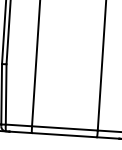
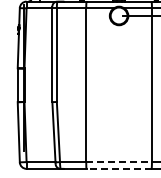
line: (65, 128) -> (119, 162), solid -> dashed
line: (63, 134) -> (118, 168), solid -> dashed

